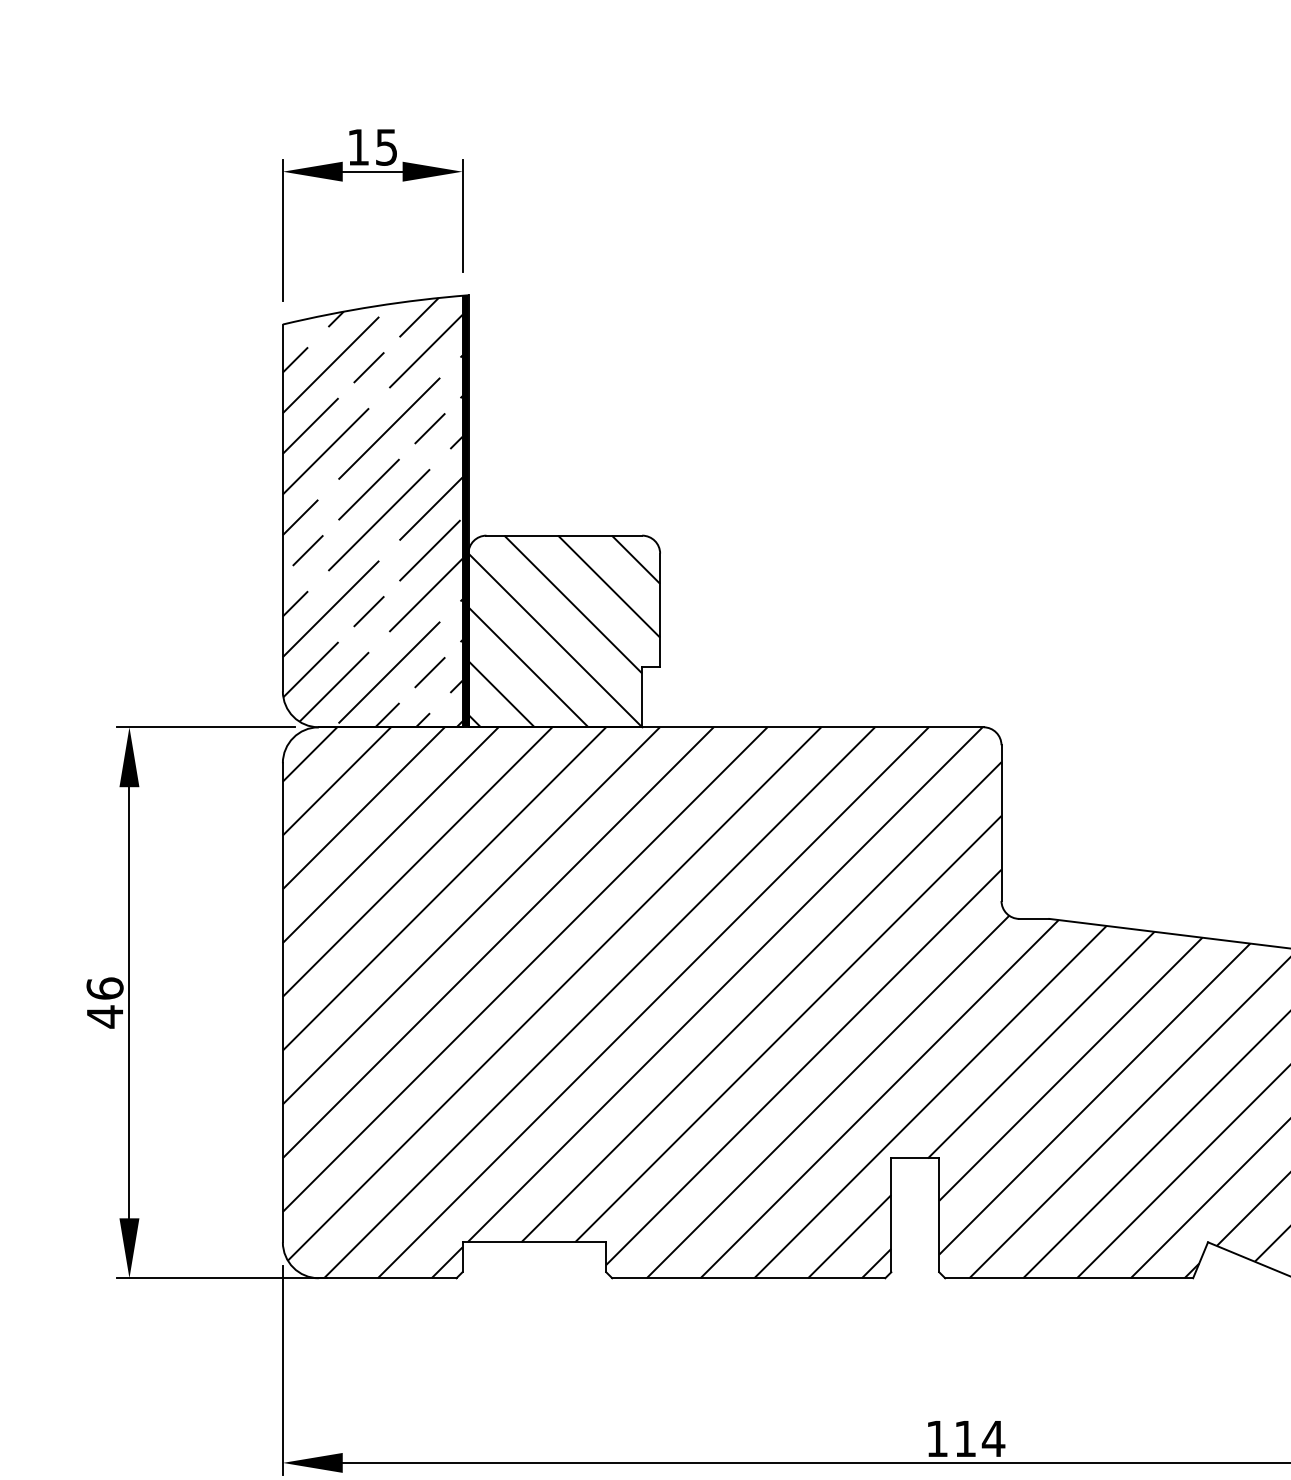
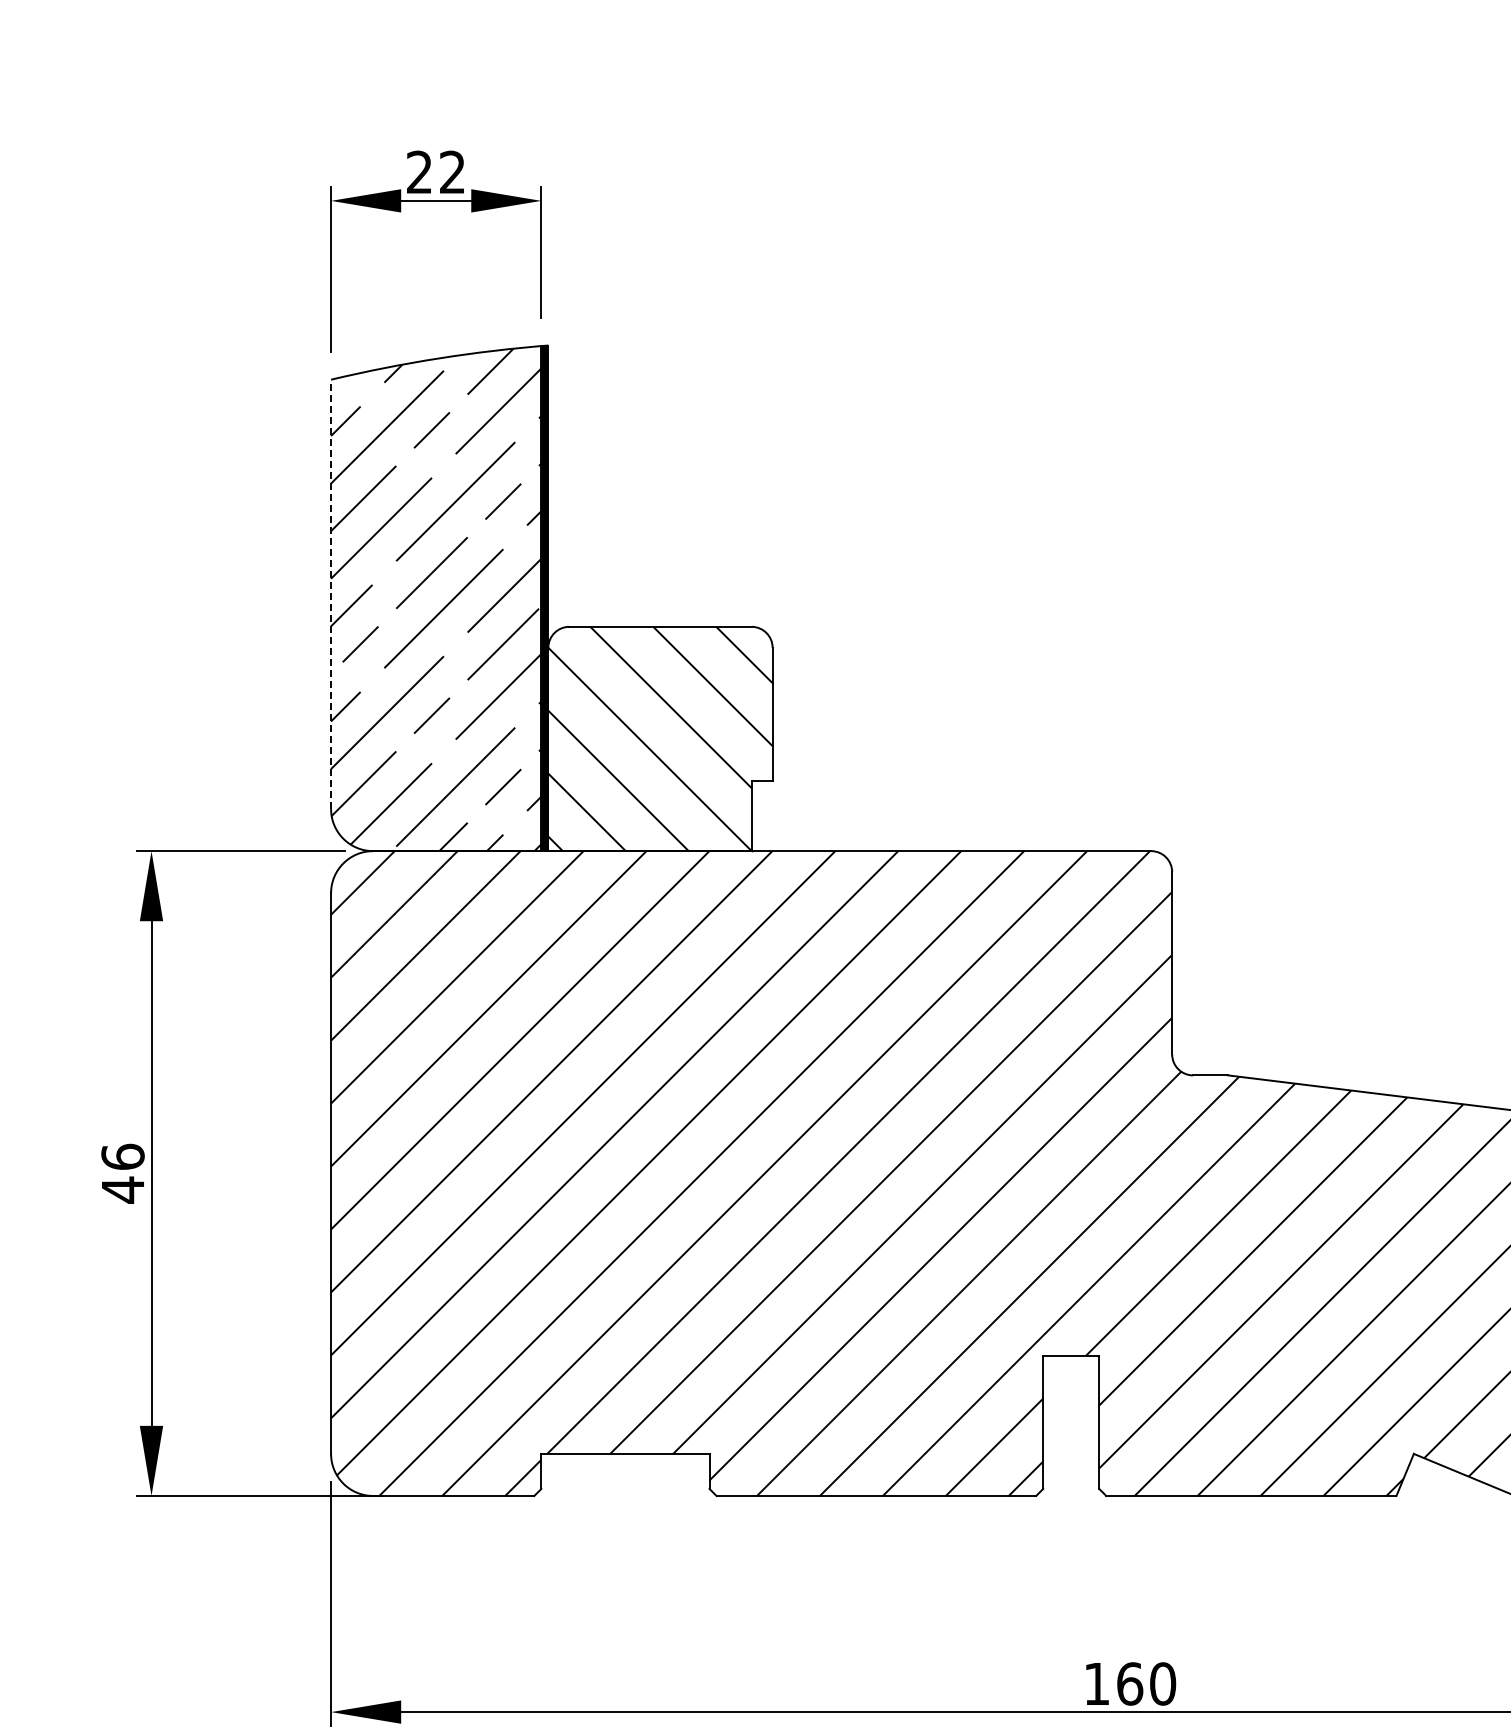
text: (372, 147) -> (435, 172), 15 -> 22
line: (283, 508) -> (331, 594), solid -> dashed
text: (979, 1438) -> (1146, 1683), 114 -> 160

